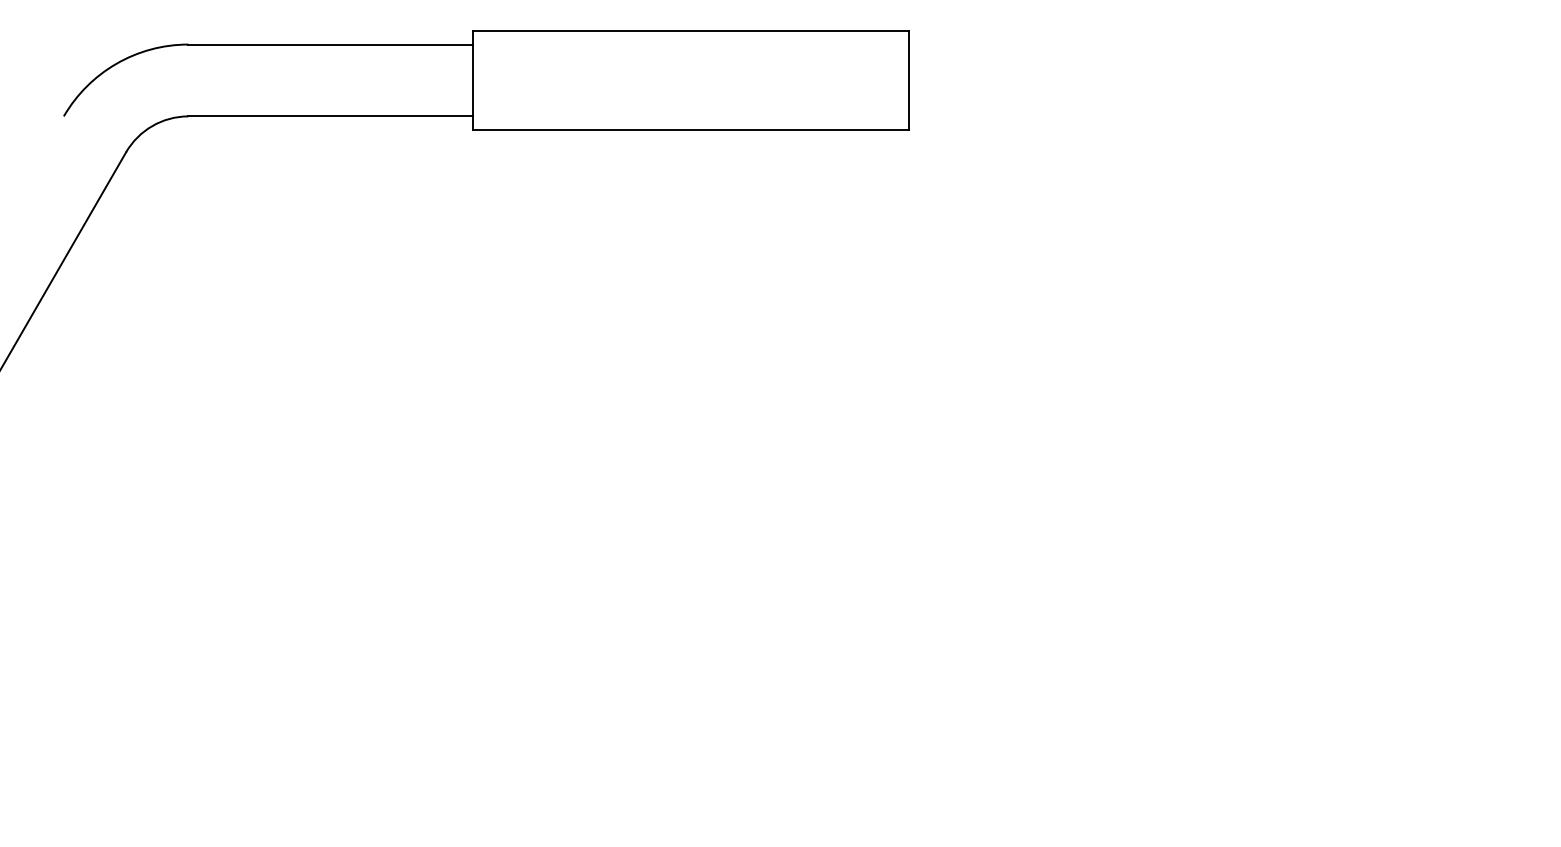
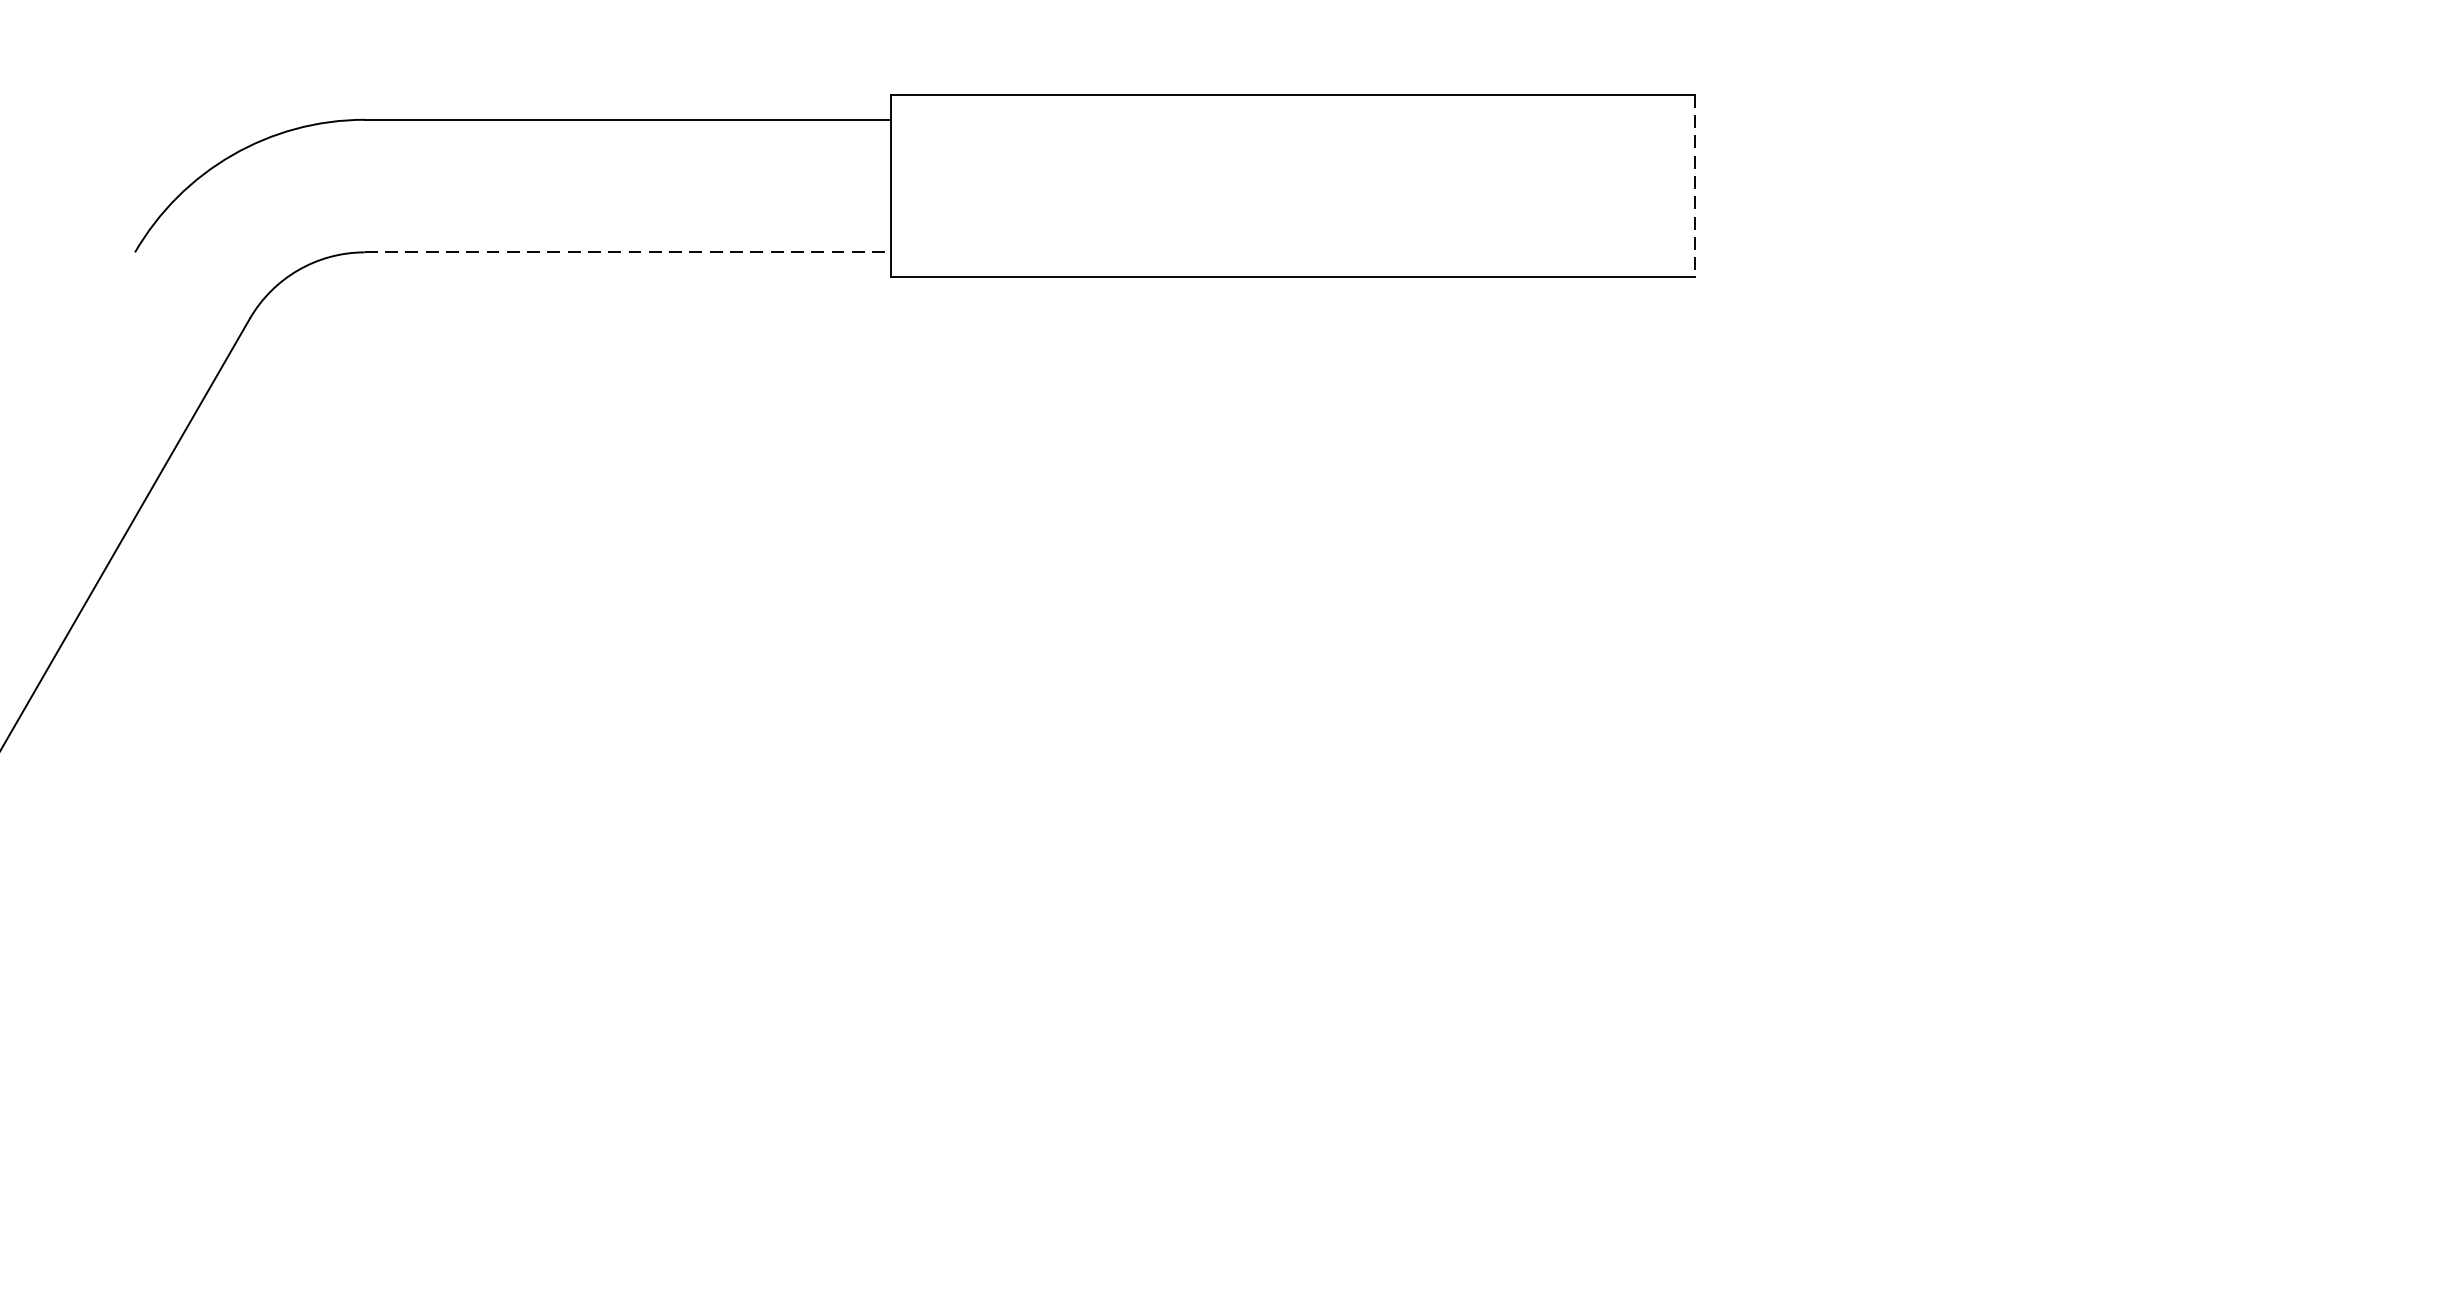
line: (909, 80) -> (1695, 186), solid -> dashed
line: (330, 116) -> (626, 252), solid -> dashed

